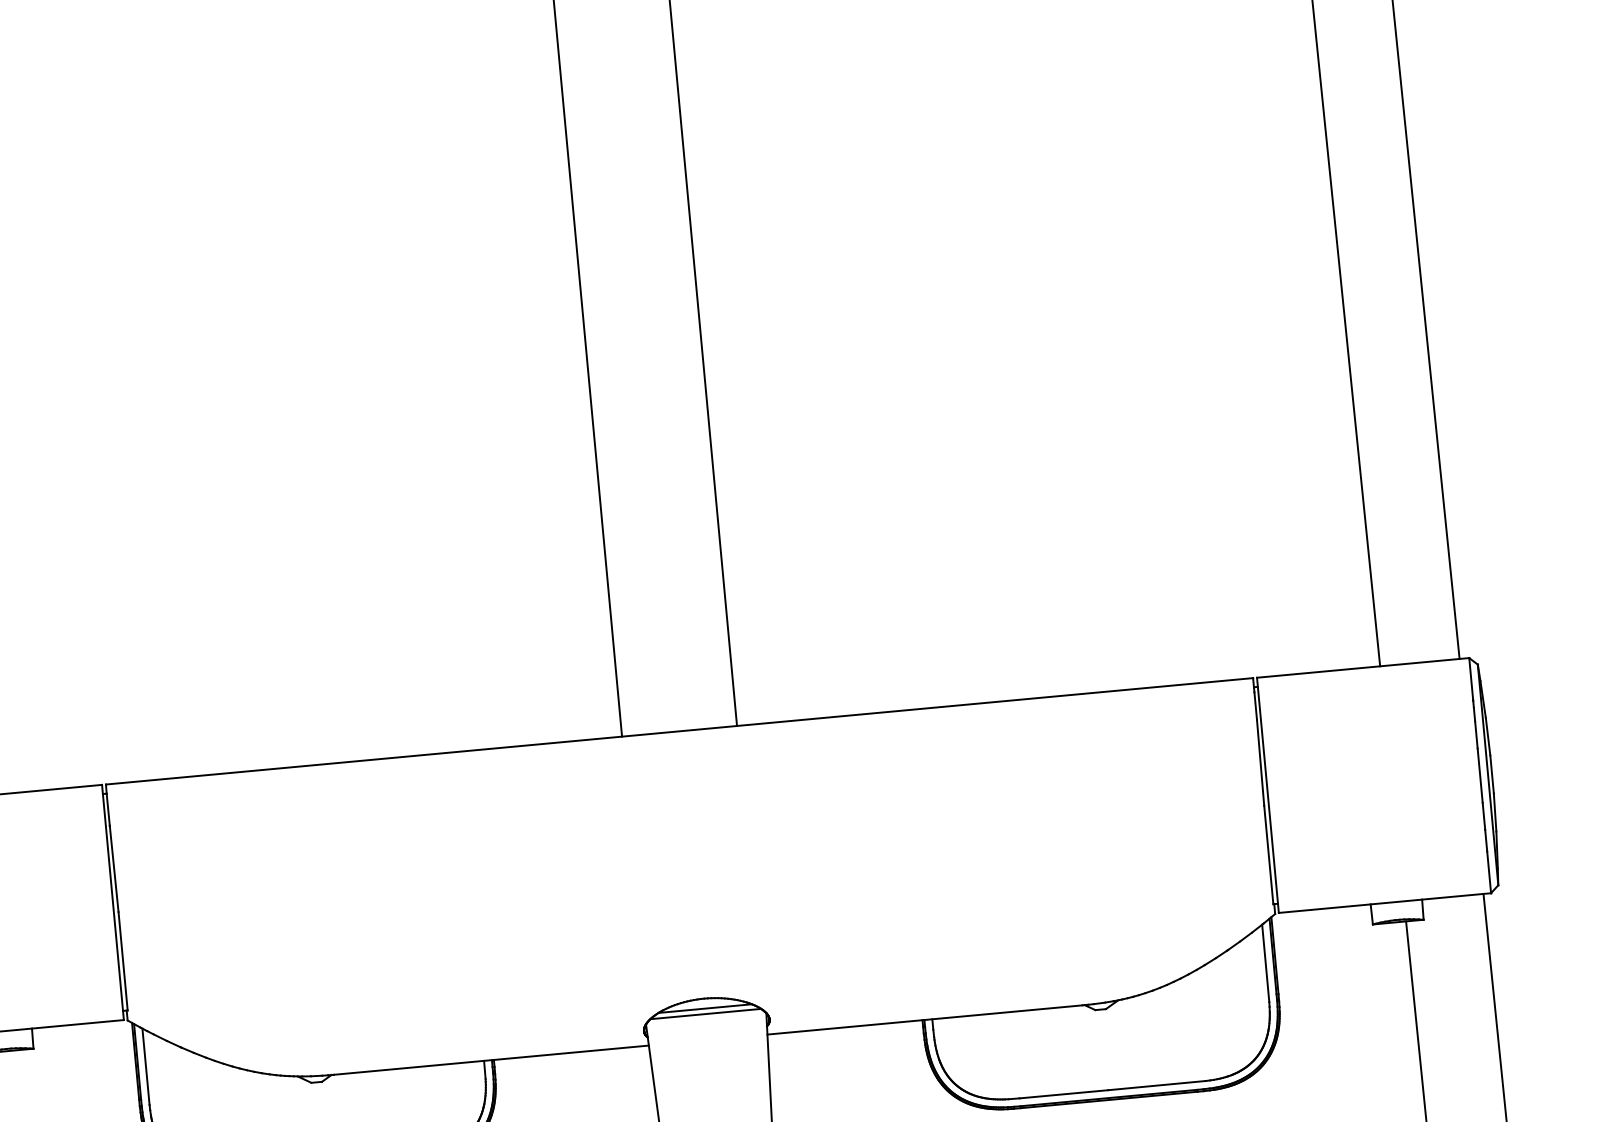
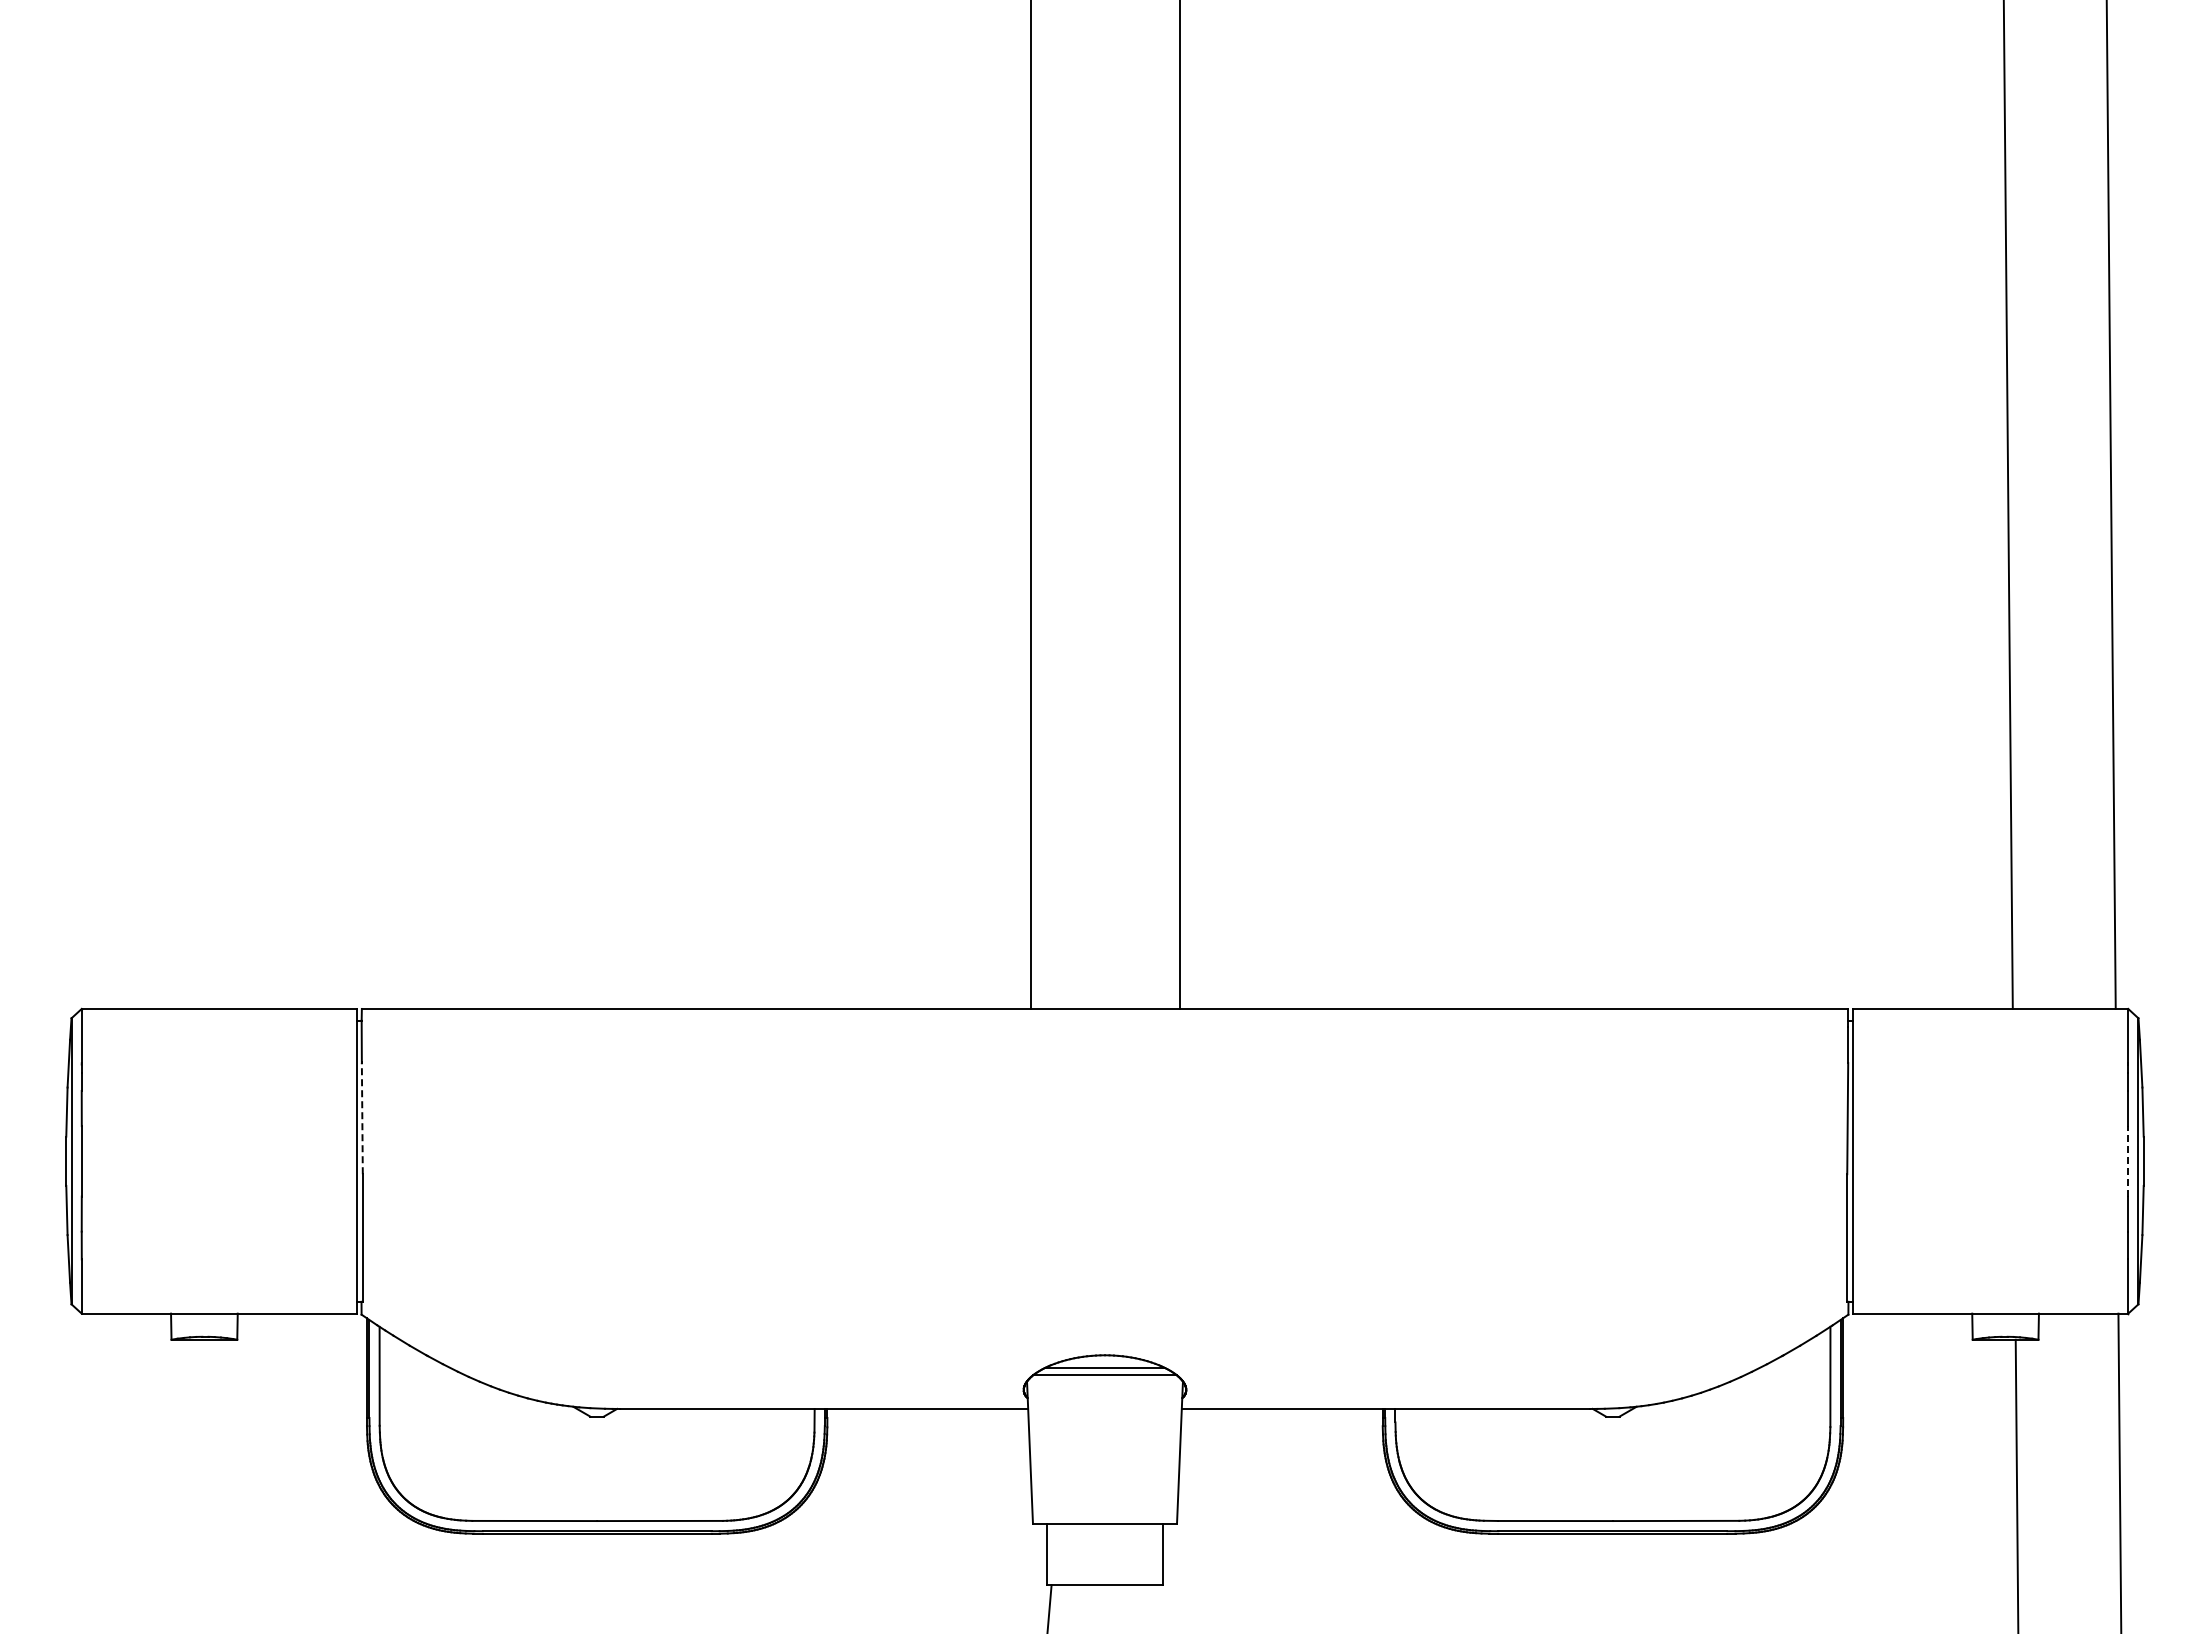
line: (1480, 775) -> (2128, 1160), solid -> dashed
line: (114, 869) -> (362, 1118), solid -> dashed

